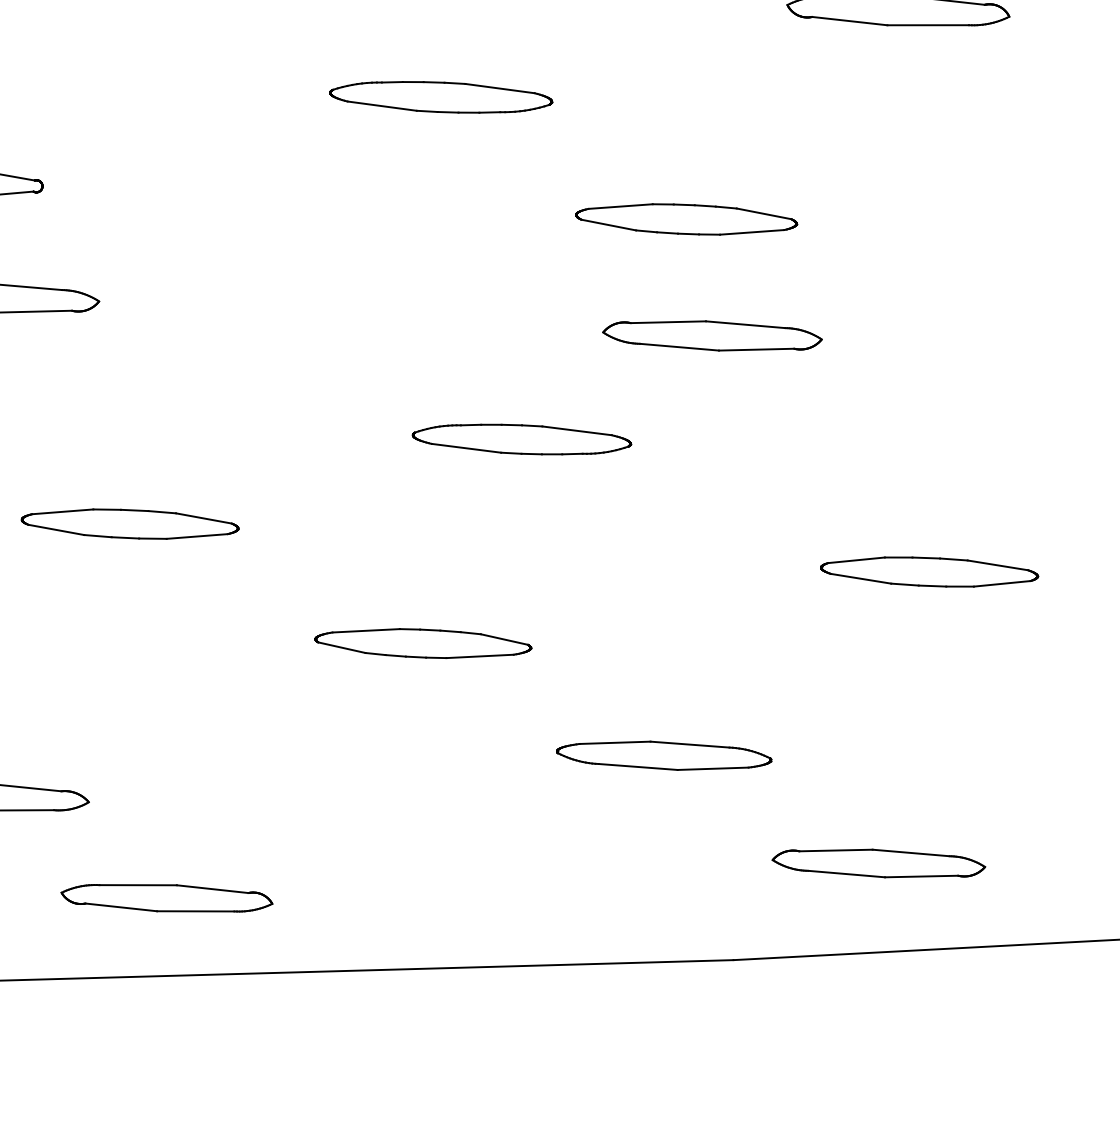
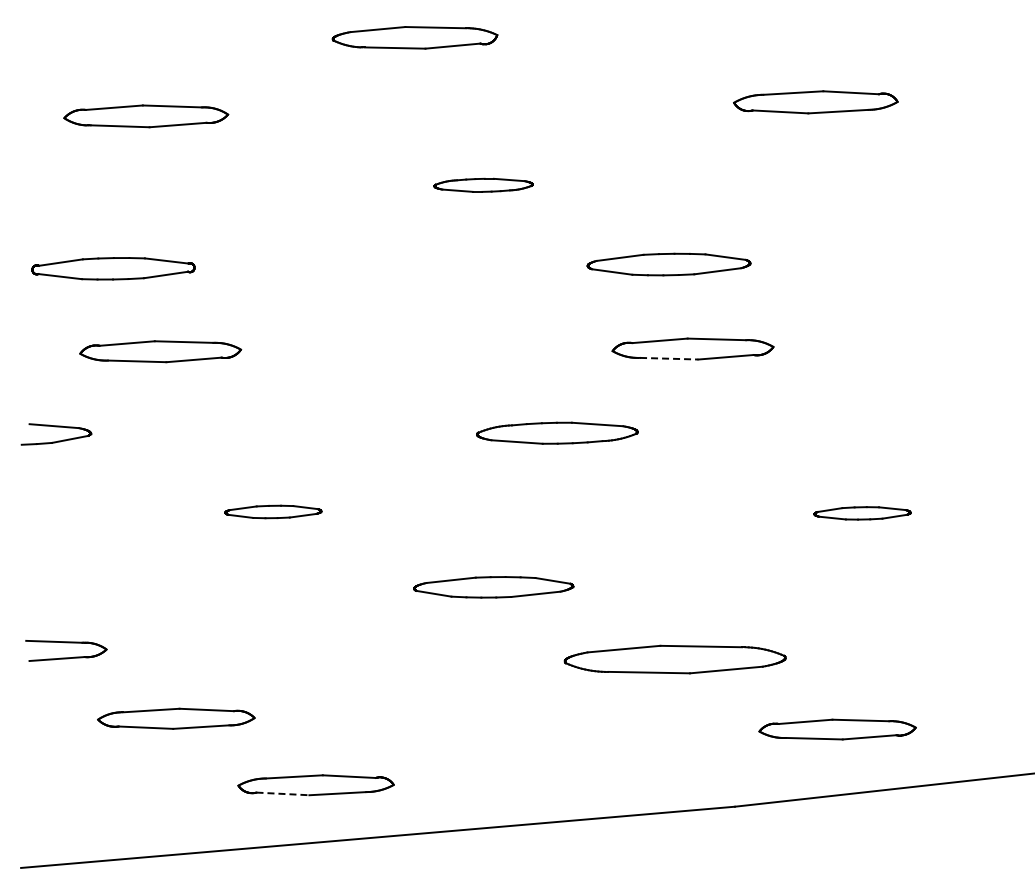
part: (441, 97) -> (483, 185), size x0.6
line: (679, 346) -> (669, 358), solid -> dashed
part: (130, 523) -> (273, 511), size x0.6
part: (929, 572) -> (862, 513), size x0.6
part: (664, 755) -> (675, 659), size x1.4
line: (122, 906) -> (283, 793), solid -> dashed

